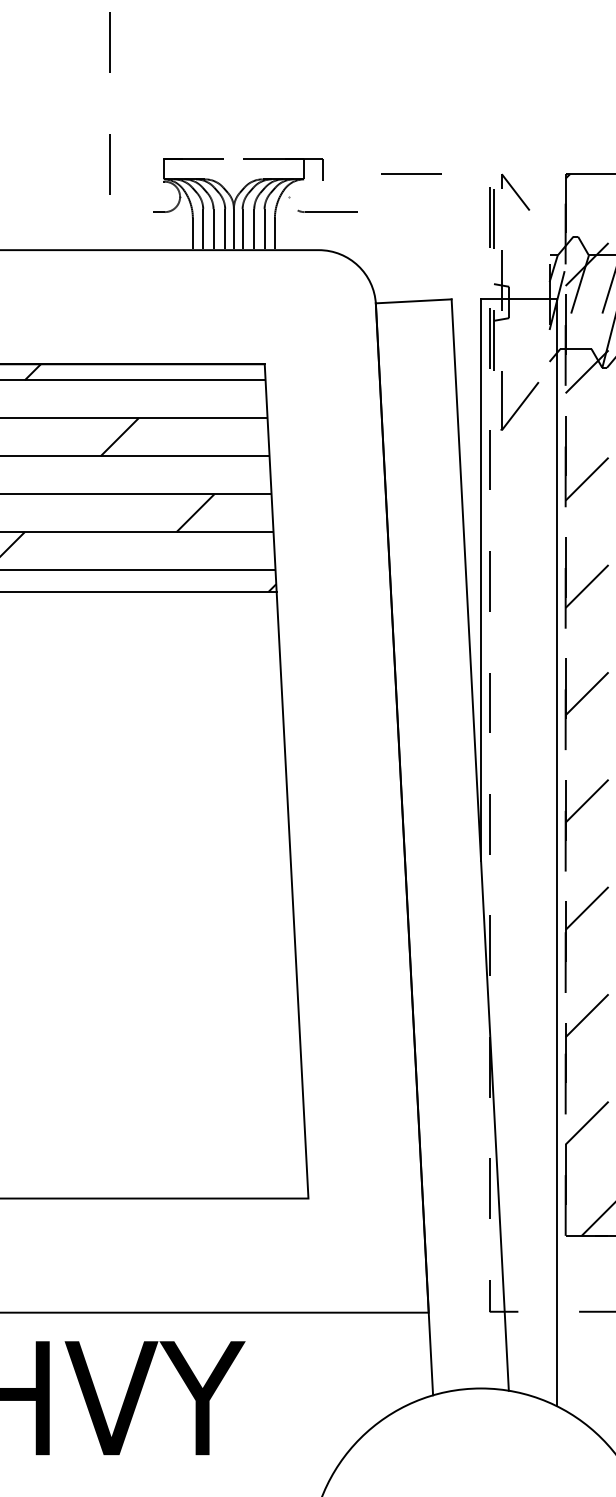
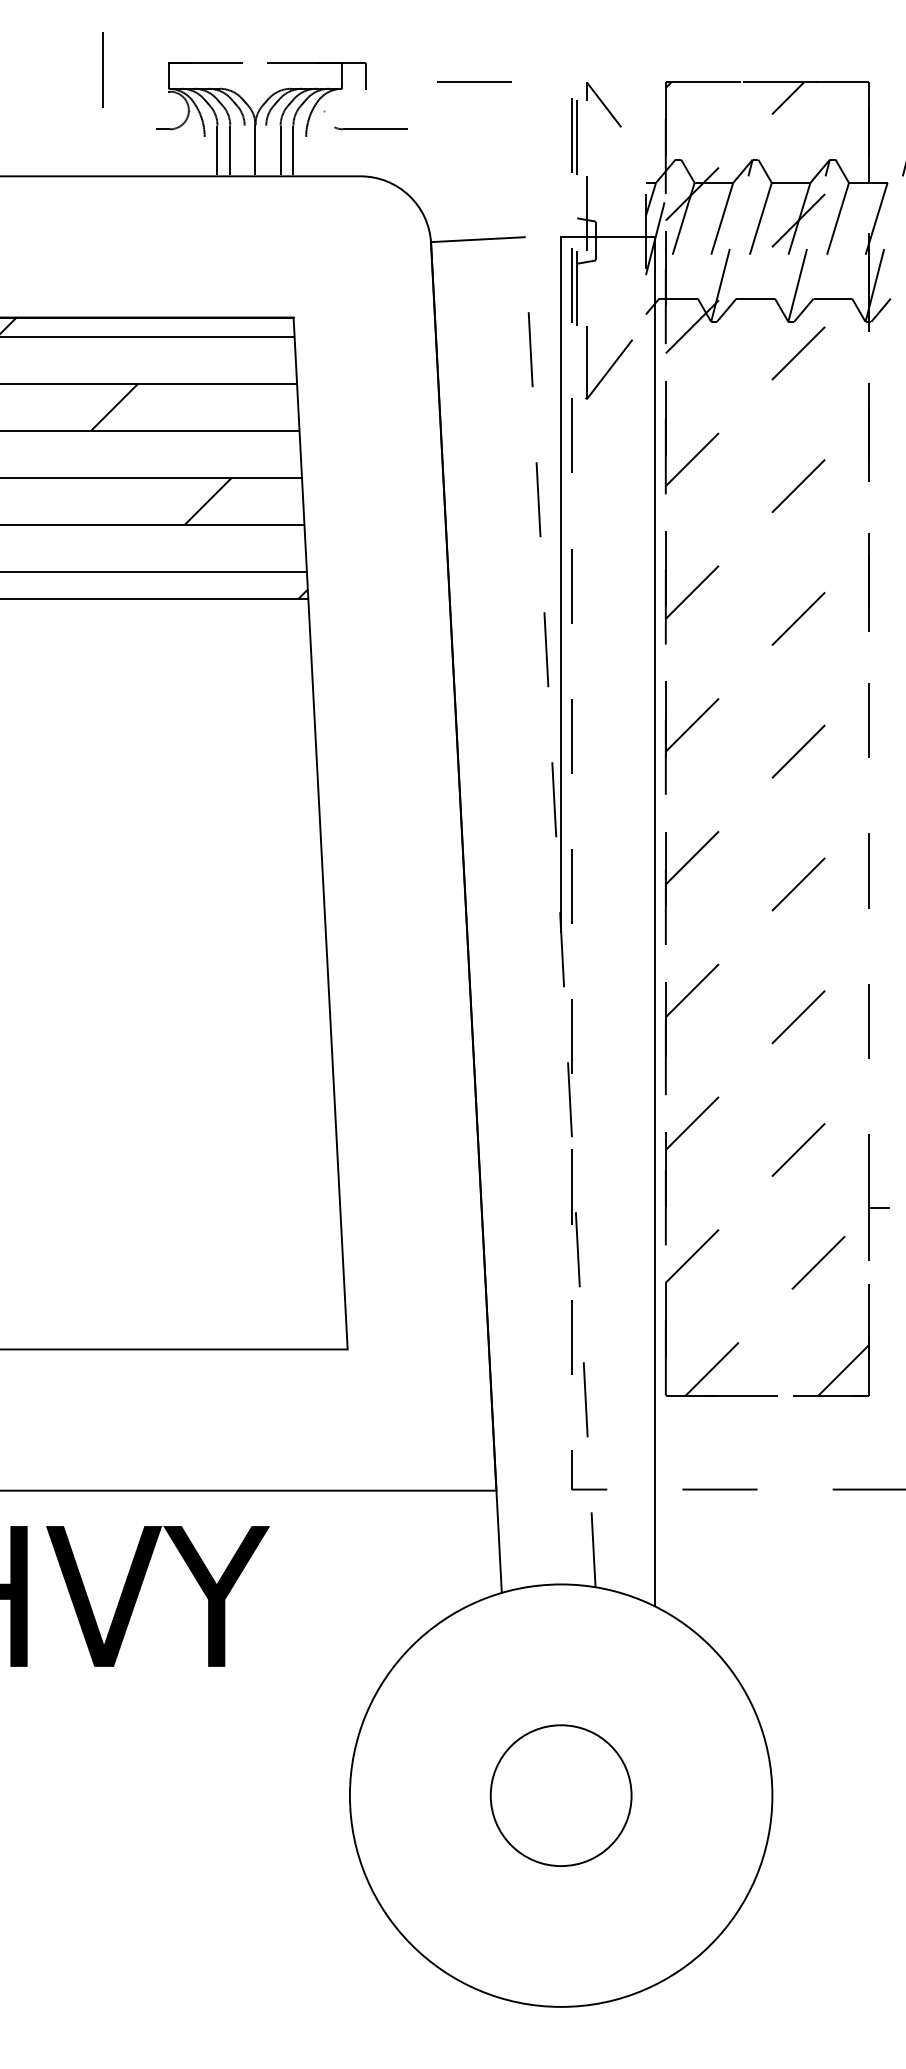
line: (225, 229) -> (244, 150), removed
line: (242, 229) -> (266, 150), removed
line: (192, 233) -> (204, 155), removed
line: (275, 233) -> (306, 155), removed
line: (480, 845) -> (560, 912), solid -> dashed

